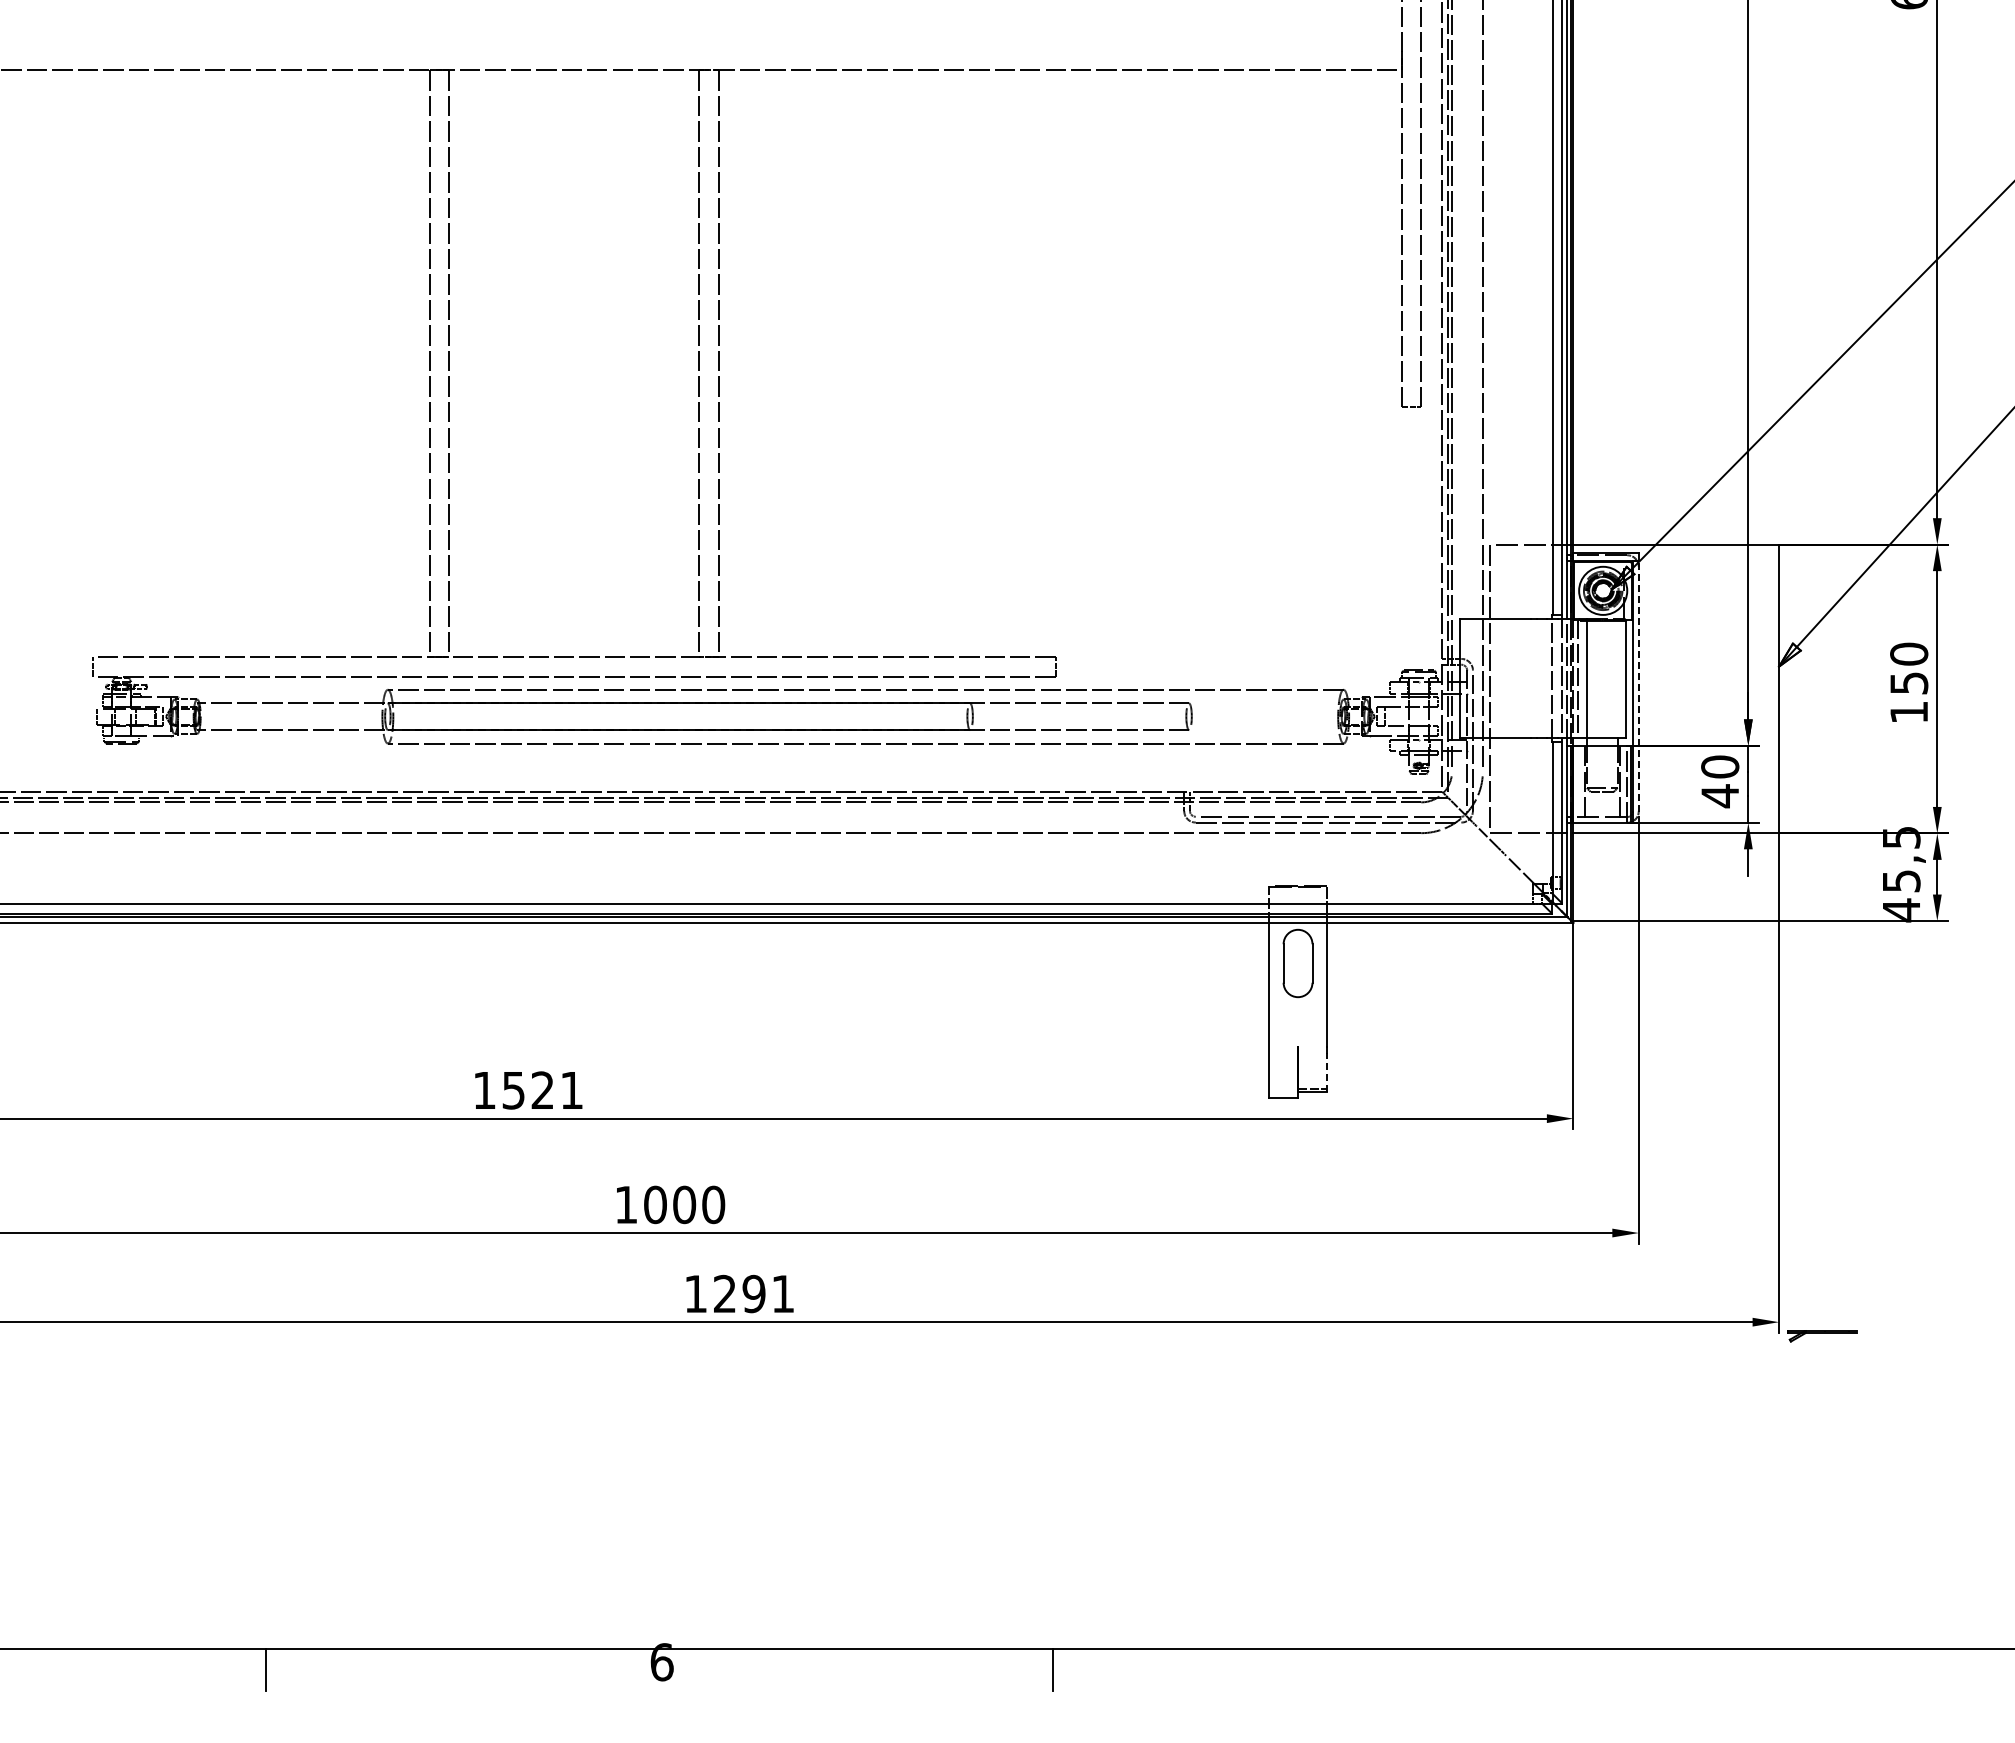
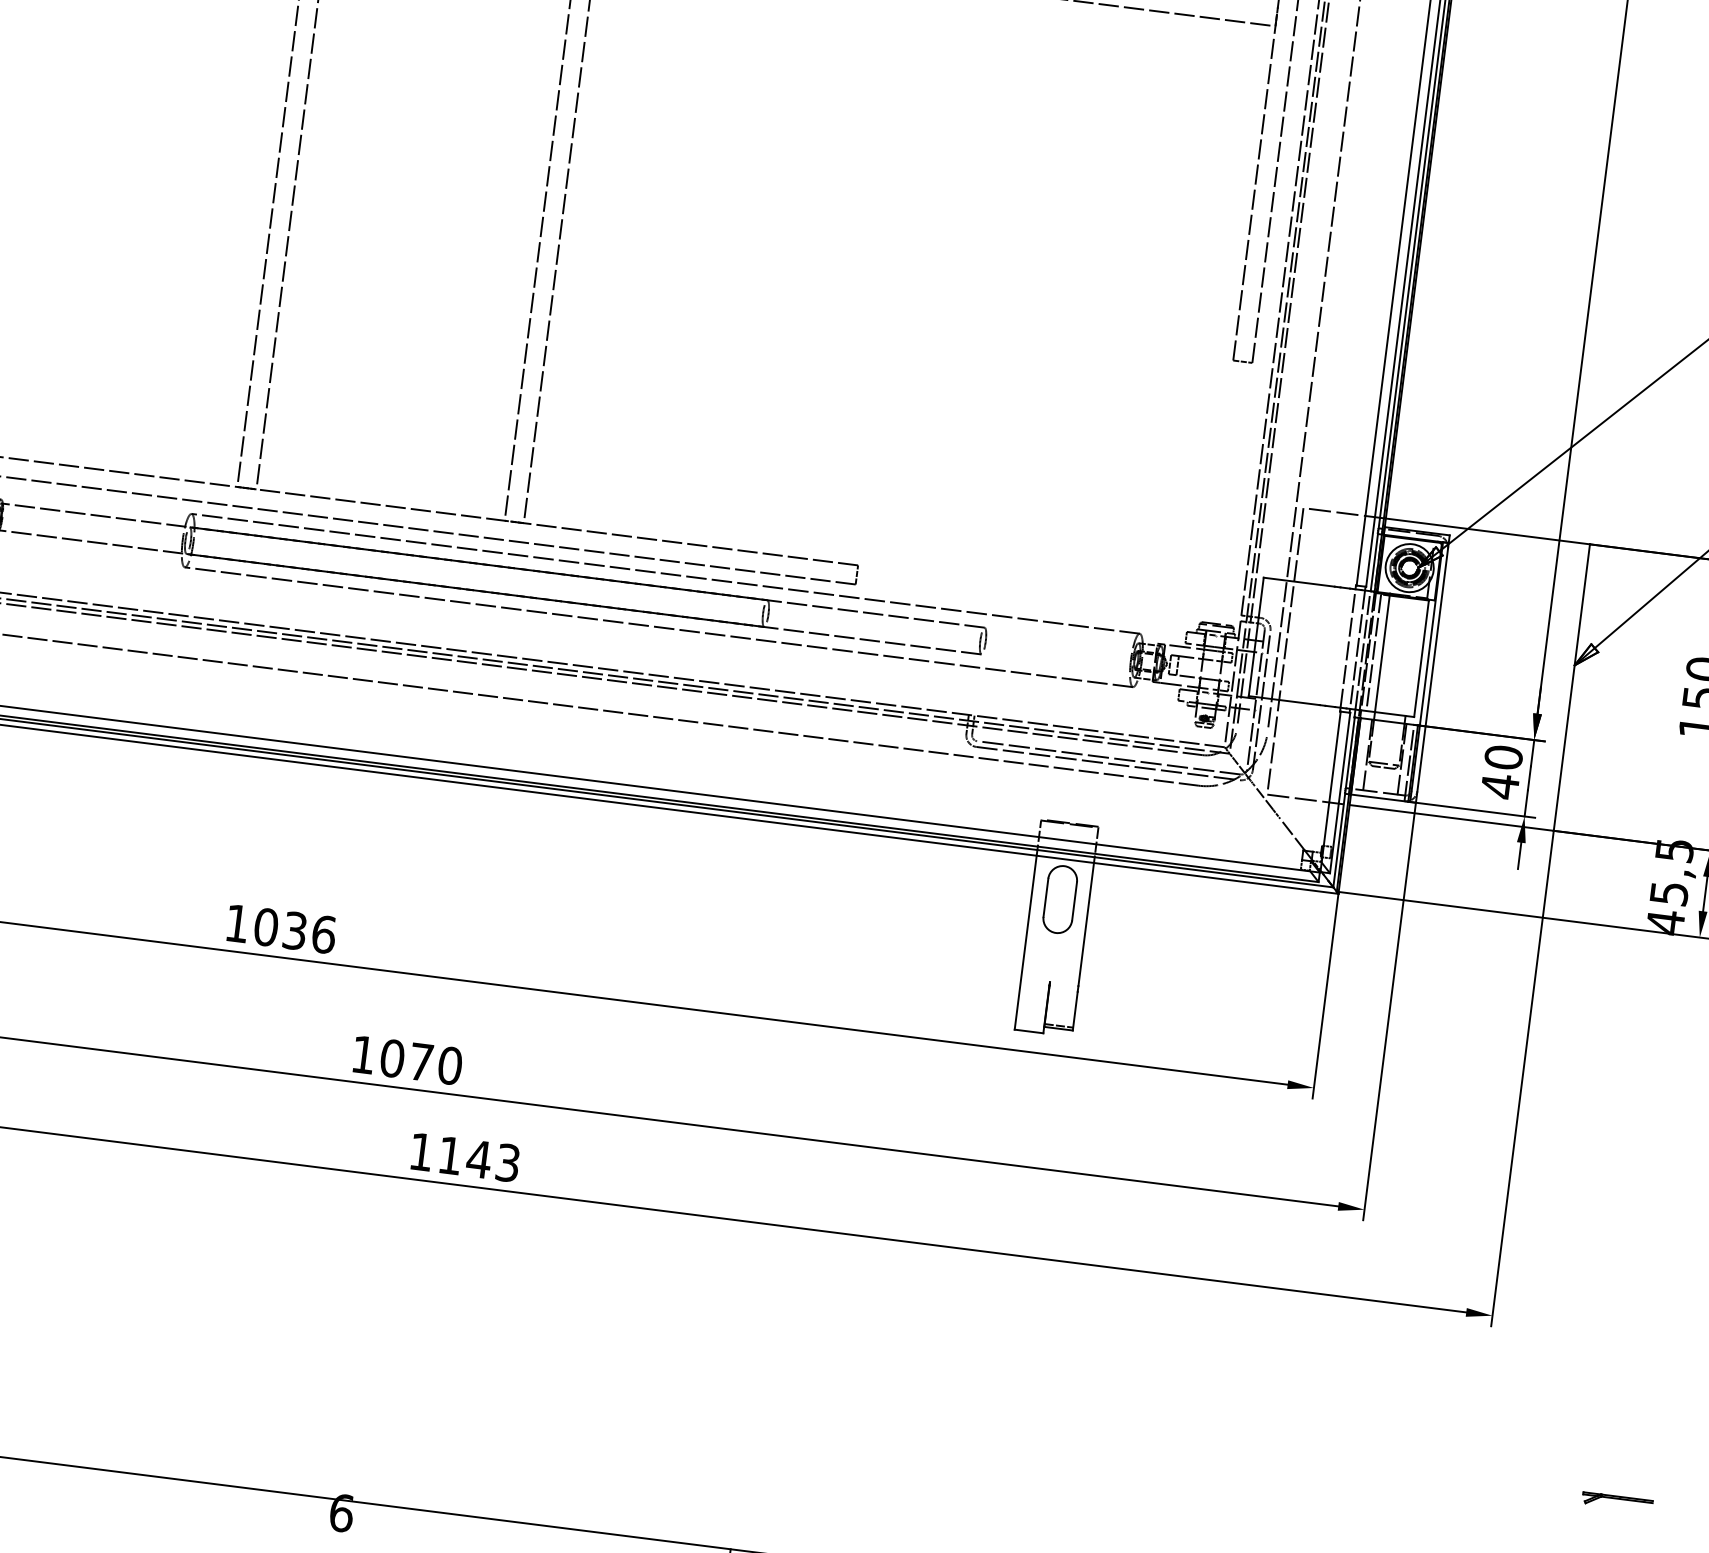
line: (1638, 691) -> (1432, 672), dashed -> solid
line: (1326, 1071) -> (1074, 1010), dashed -> solid
text: (542, 1090) -> (294, 930), 1521 -> 1036
text: (684, 1204) -> (421, 1061), 1000 -> 1070
text: (754, 1293) -> (479, 1158), 1291 -> 1143
part: (1822, 1336) -> (1617, 1502), moved

